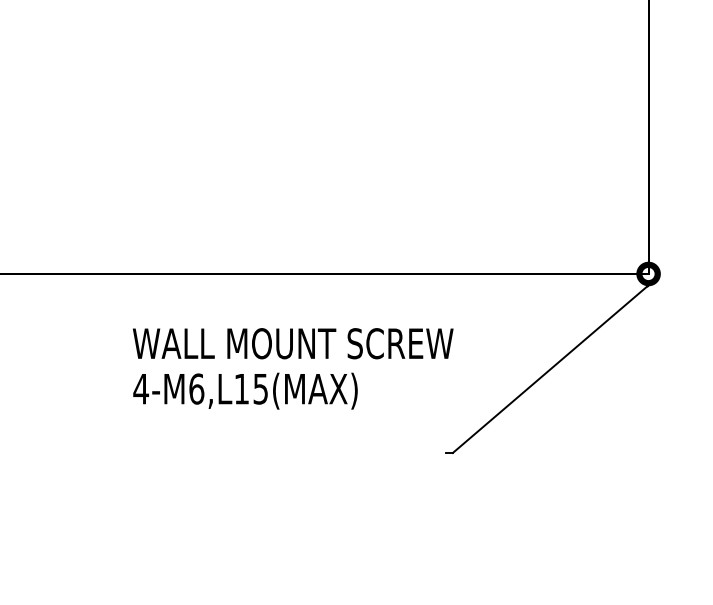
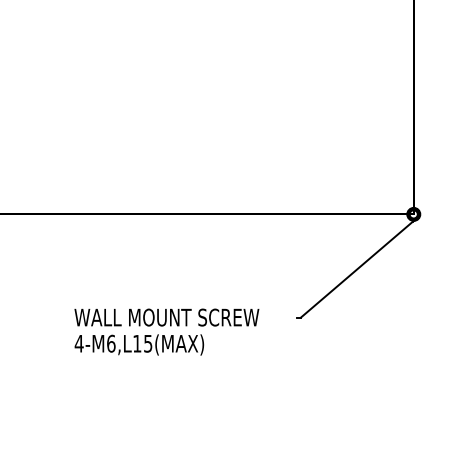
text: (292, 367) -> (166, 331), moved

